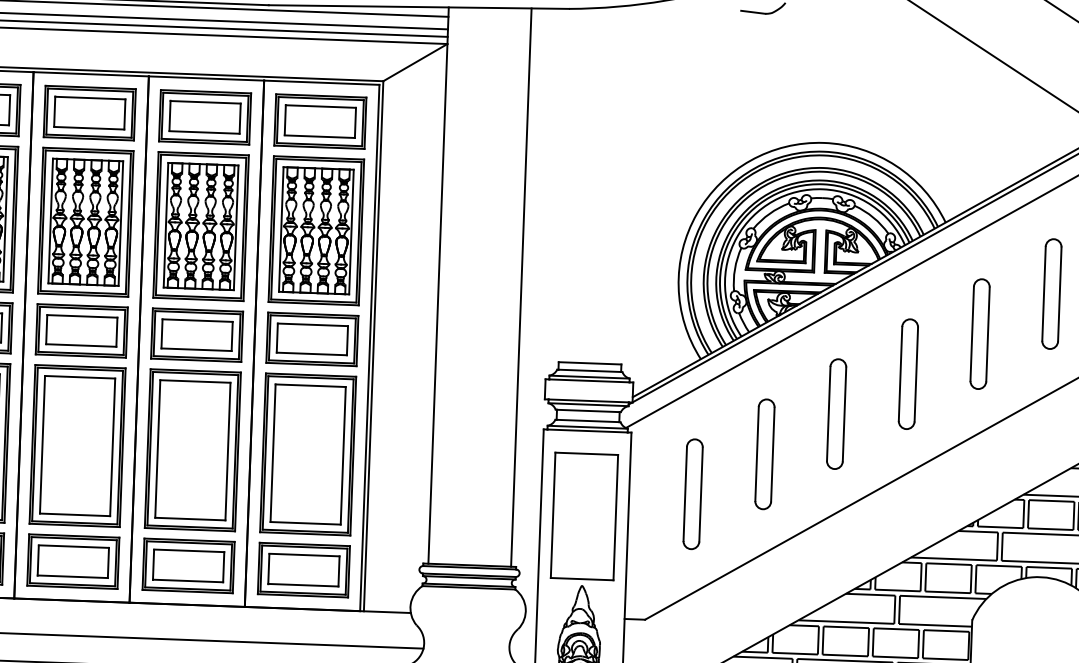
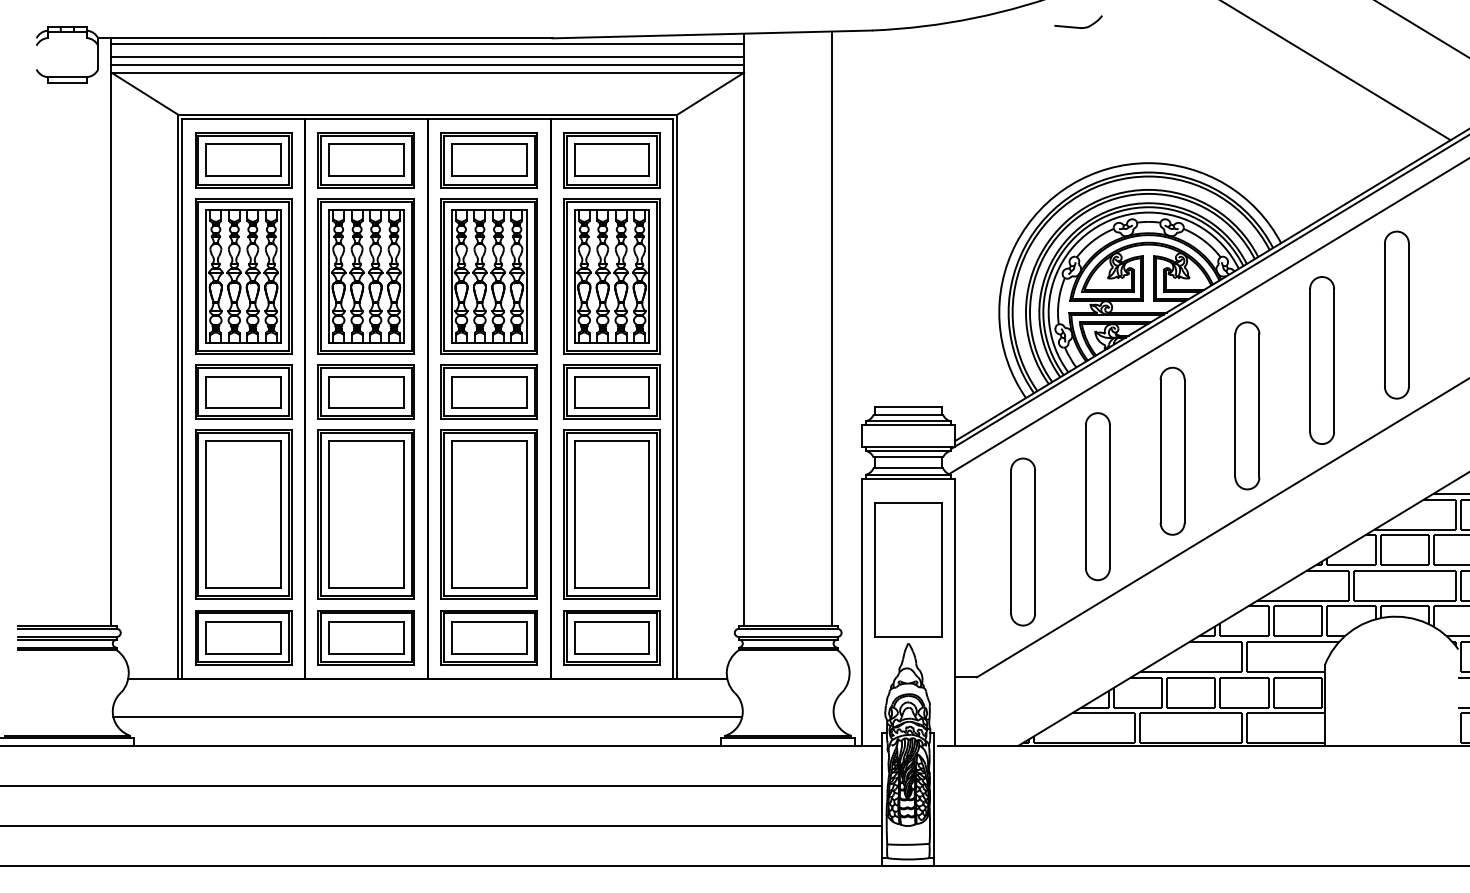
part: (1051, 293) -> (1396, 314), size x1.43
part: (979, 334) -> (1321, 360), size x1.43
part: (908, 373) -> (1247, 405), size x1.43
part: (836, 413) -> (1172, 450), size x1.43
part: (764, 454) -> (1097, 496), size x1.43
part: (692, 493) -> (1022, 541), size x1.43

